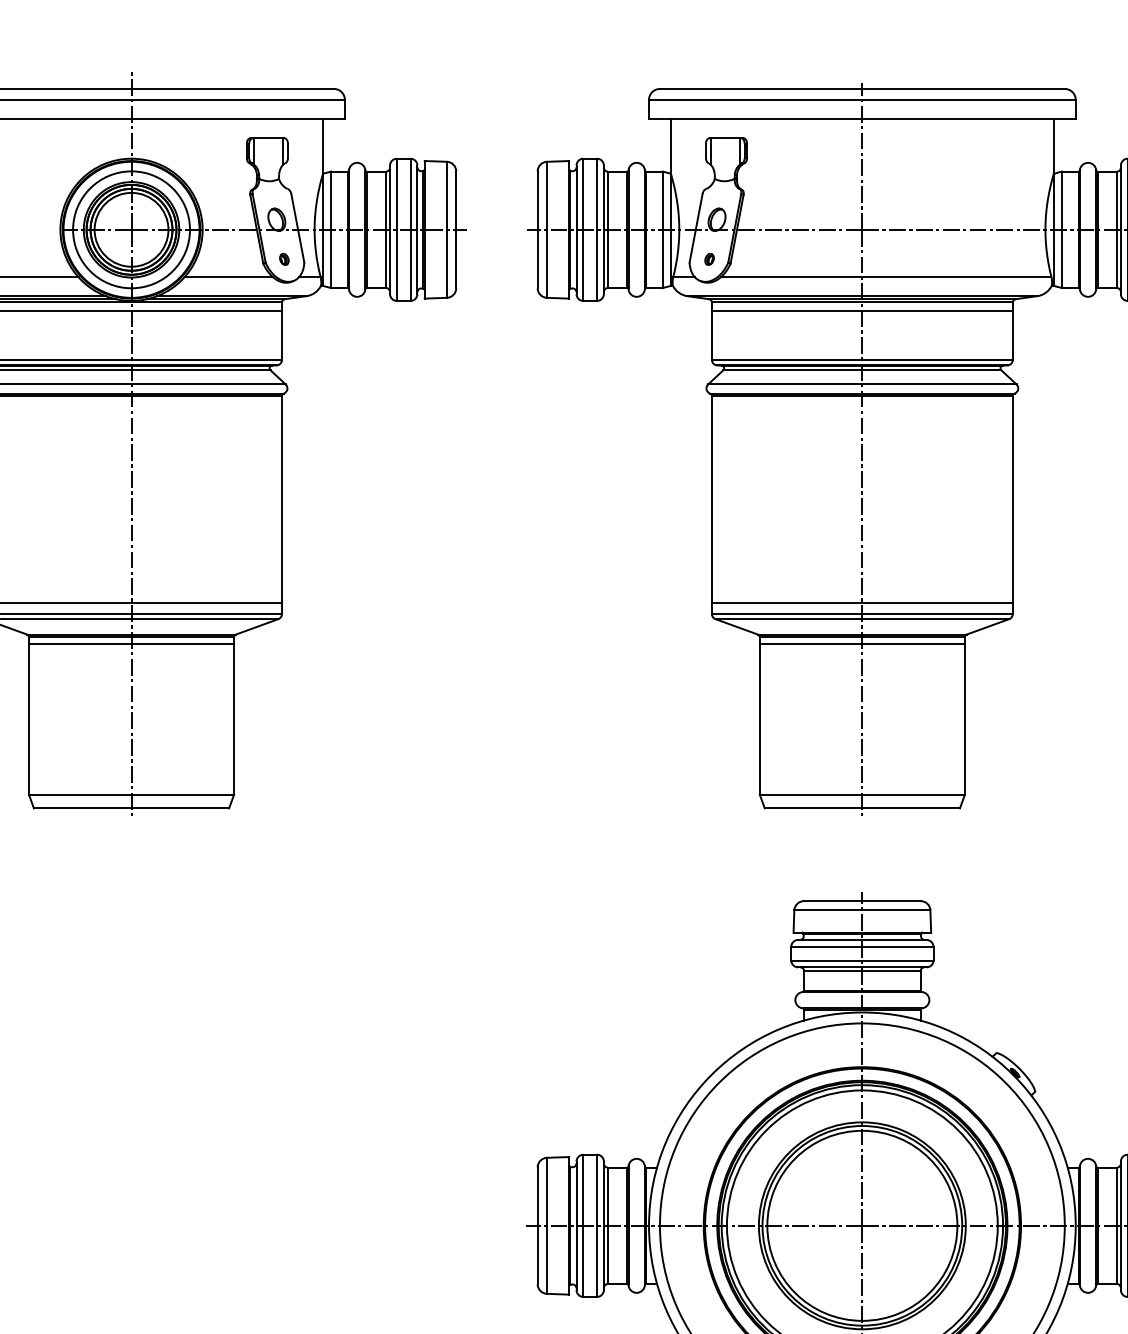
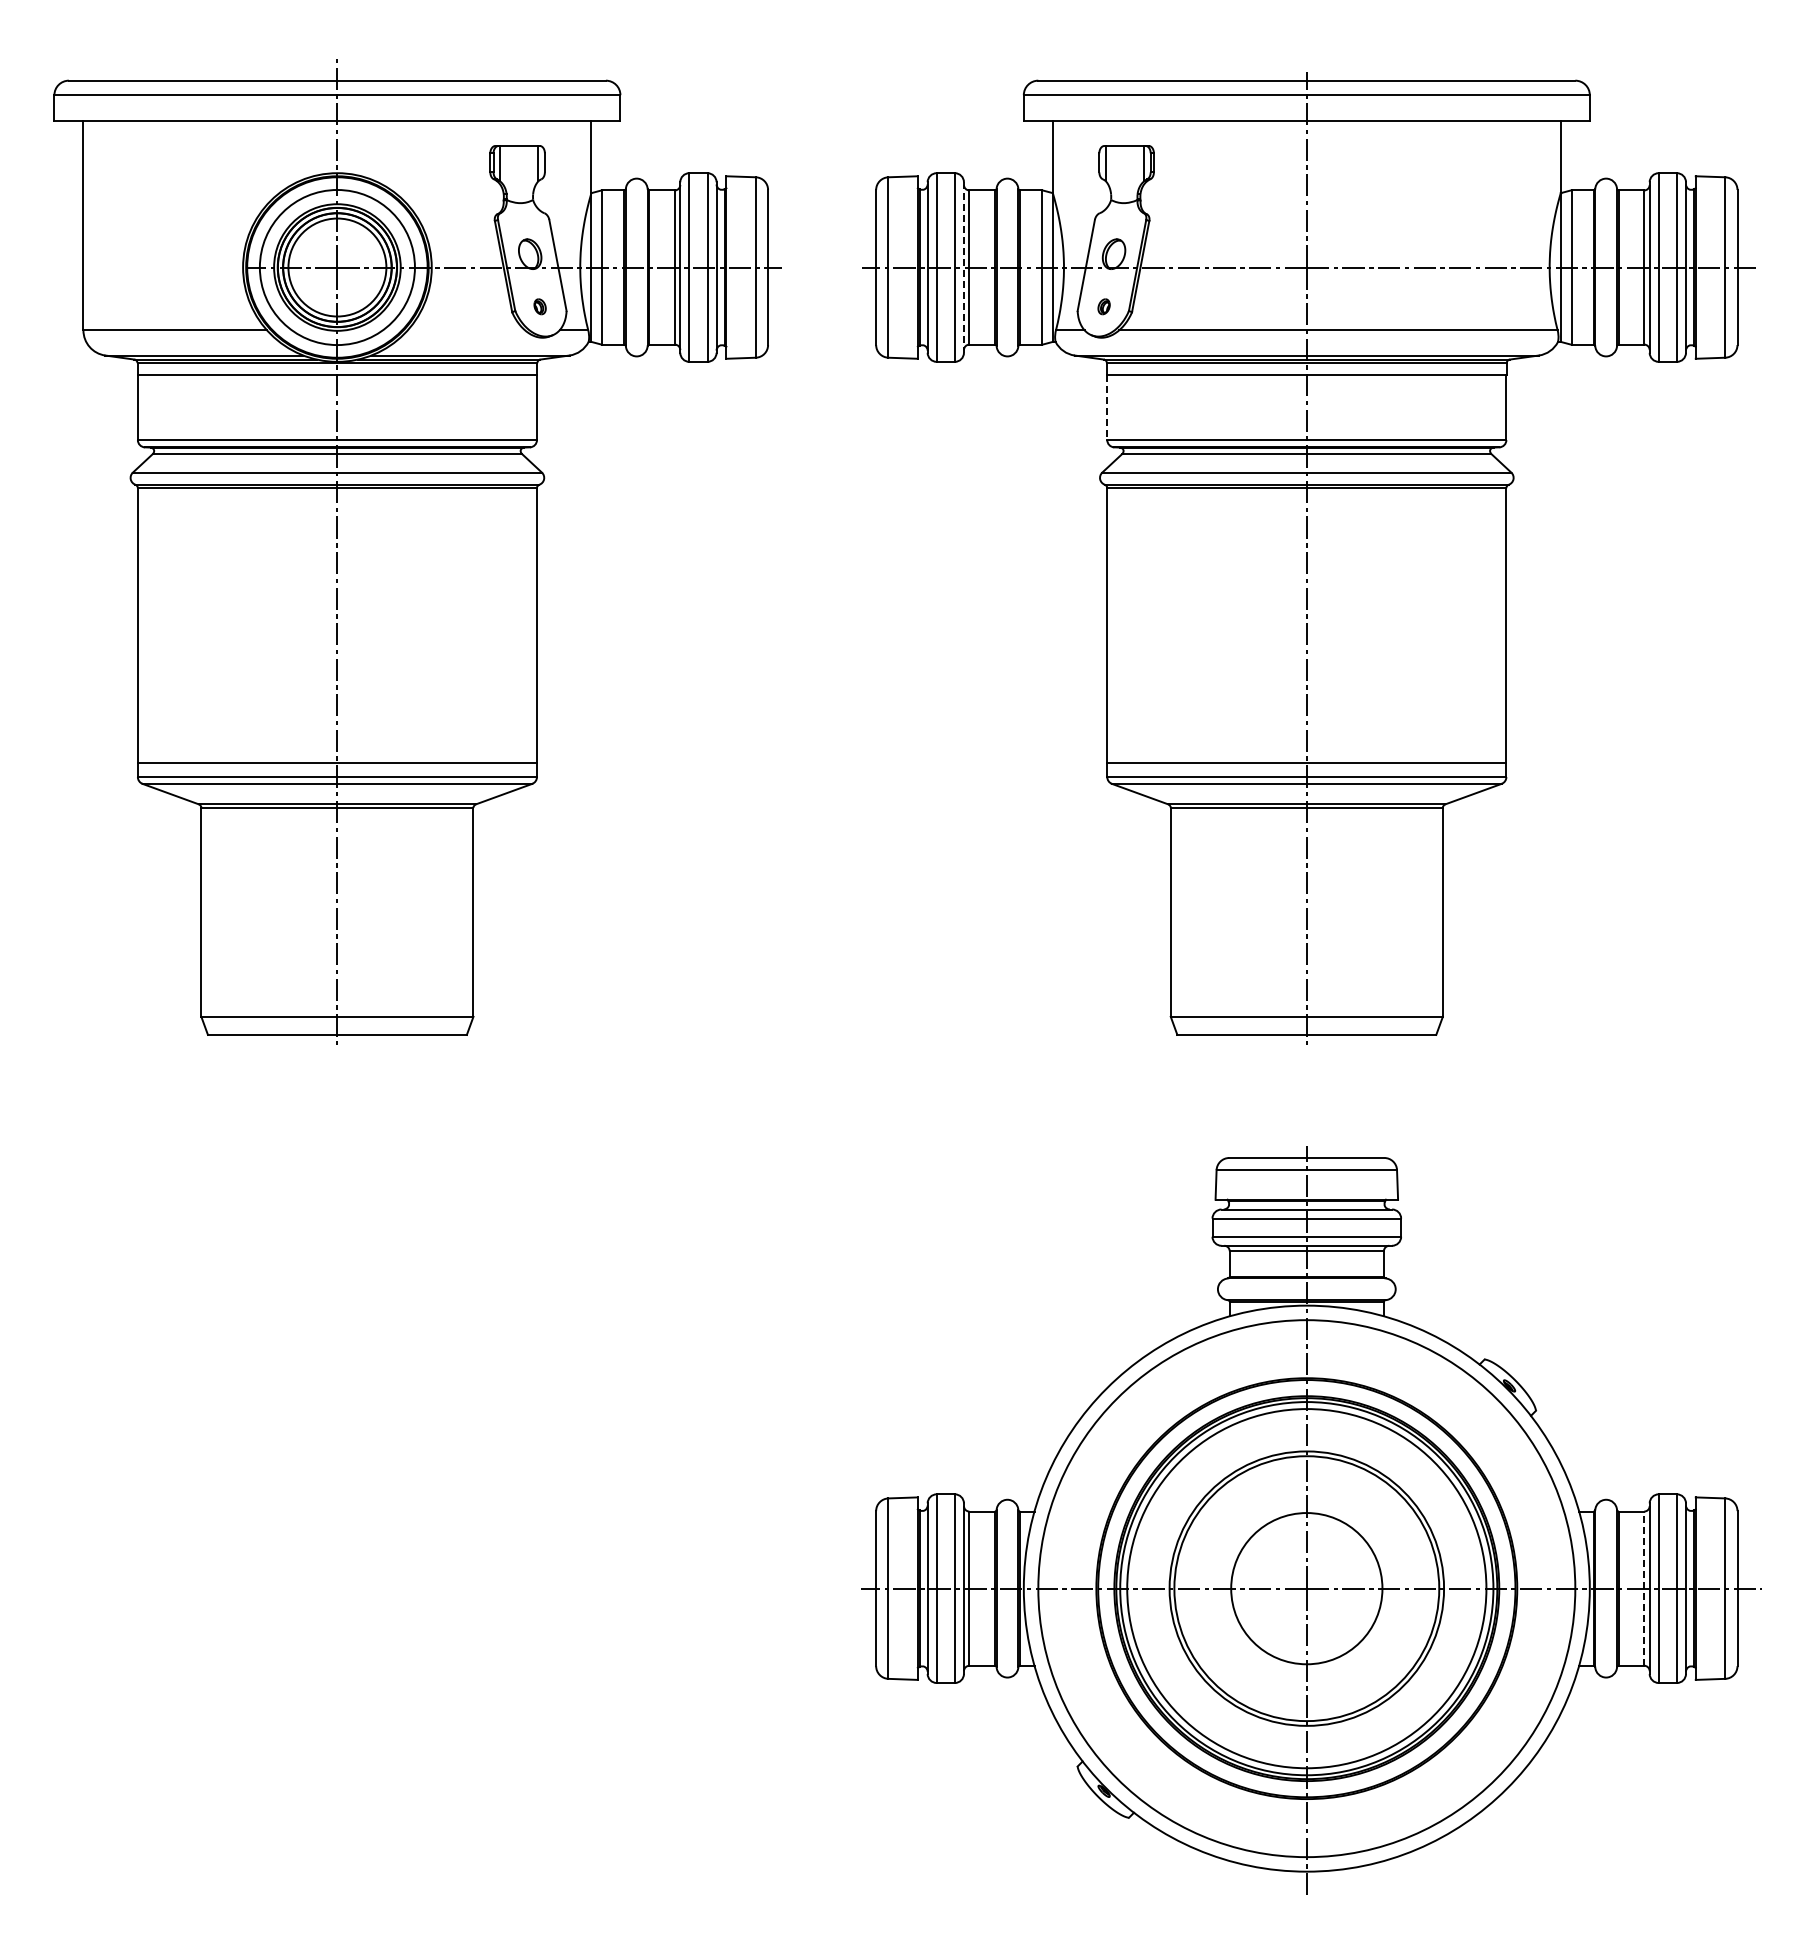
line: (603, 230) -> (963, 268), solid -> dashed
line: (228, 277) -> (466, 330), removed
line: (712, 335) -> (1107, 407), solid -> dashed
line: (131, 644) -> (337, 817), removed
line: (862, 644) -> (1306, 817), removed
circle: (862, 1225) -> (1306, 1588), size x0.6
line: (1116, 1225) -> (1644, 1588), solid -> dashed

